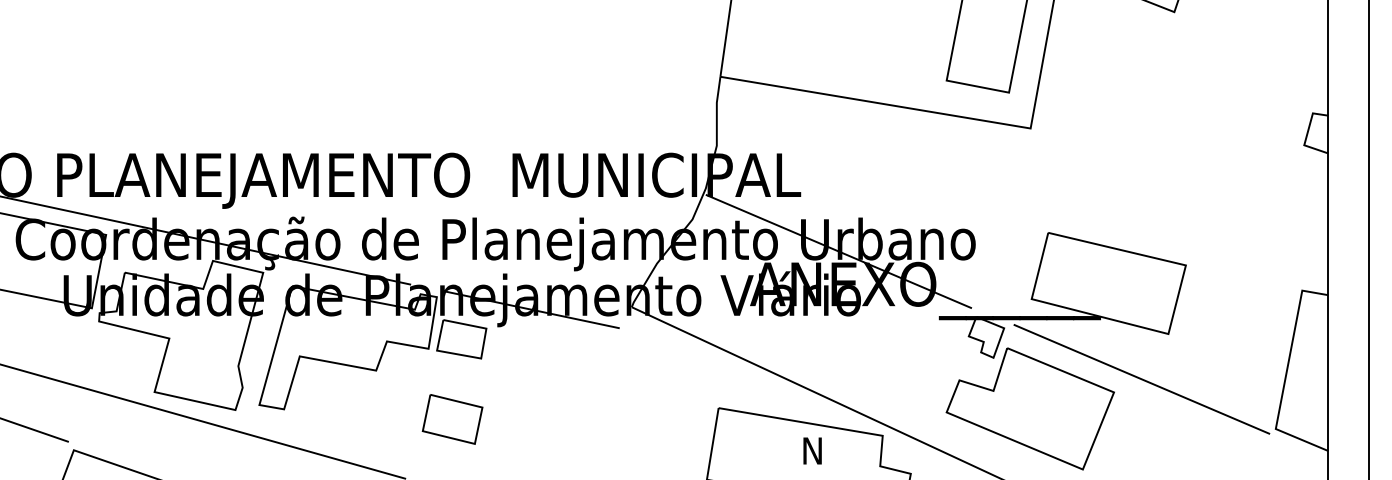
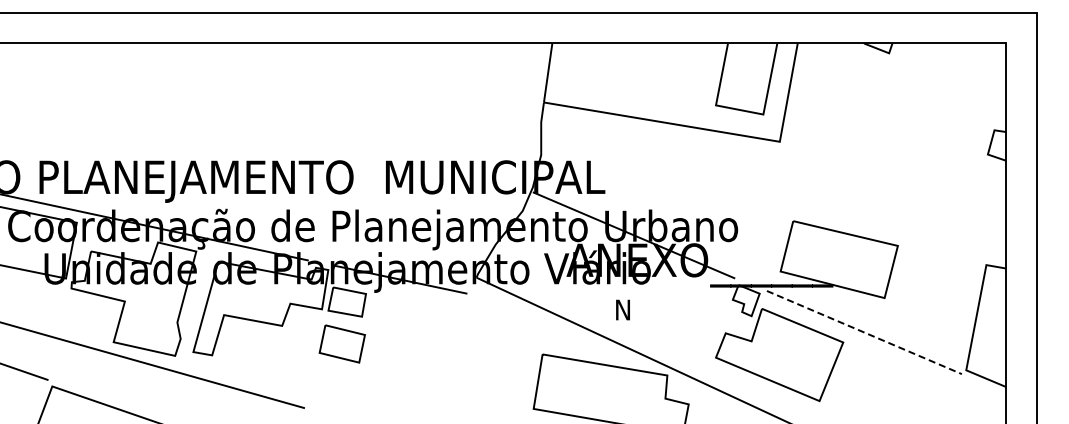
line: (1141, 379) -> (864, 332), solid -> dashed
part: (451, 418) -> (341, 343), moved
text: (811, 450) -> (622, 309), moved

